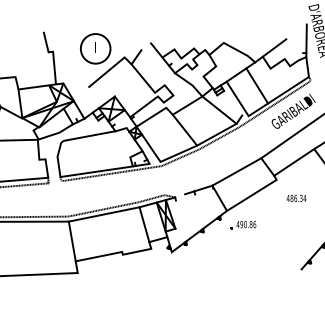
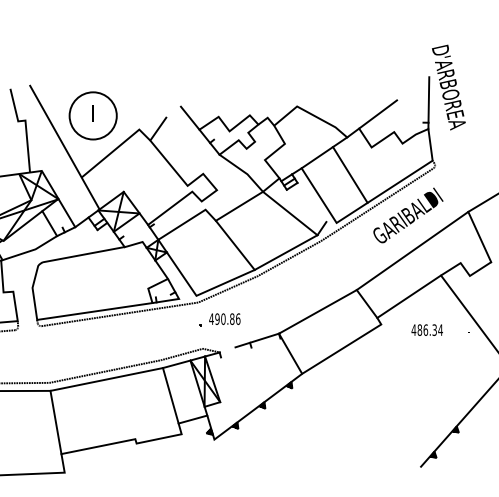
line: (77, 68) -> (64, 147), added
text: (296, 198) -> (427, 330), moved
part: (243, 225) -> (220, 320), moved

